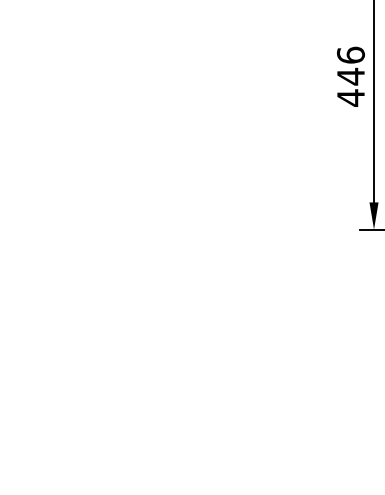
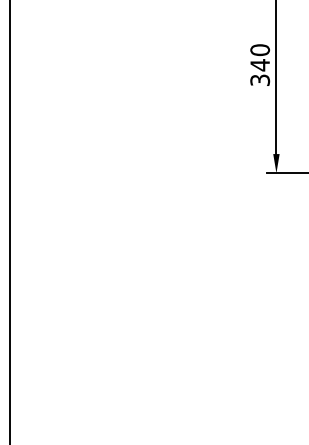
text: (351, 77) -> (260, 65), 446 -> 340

